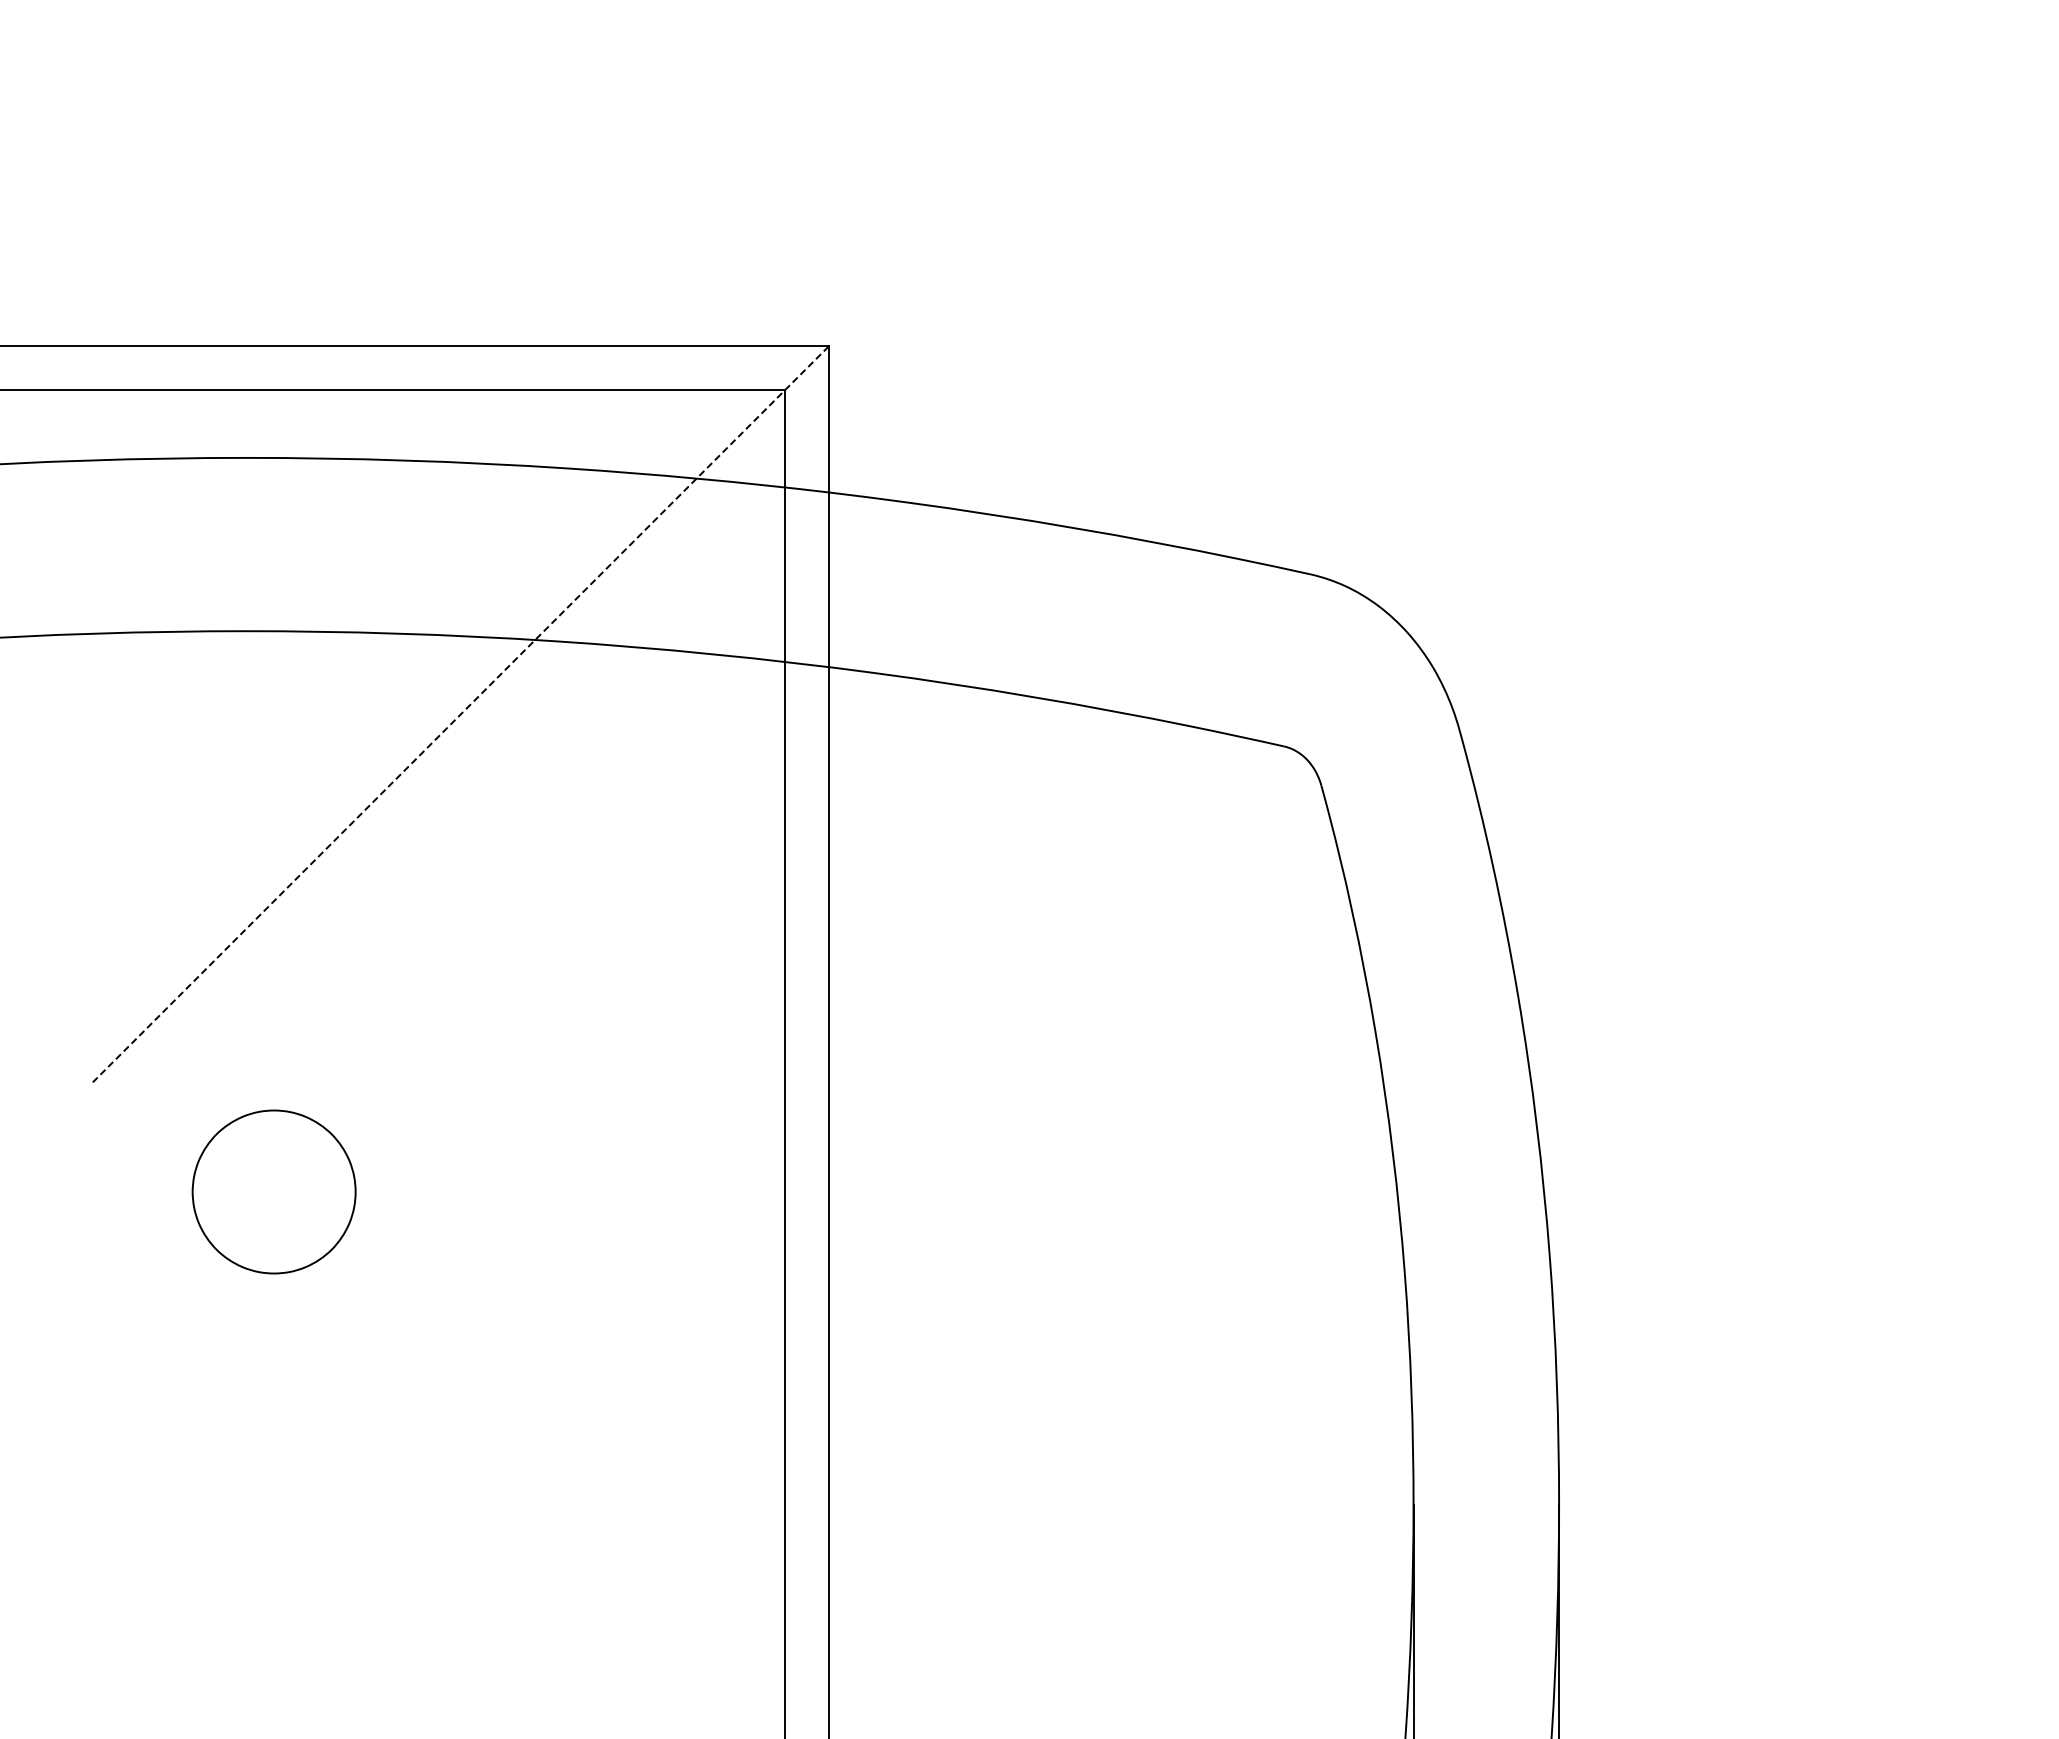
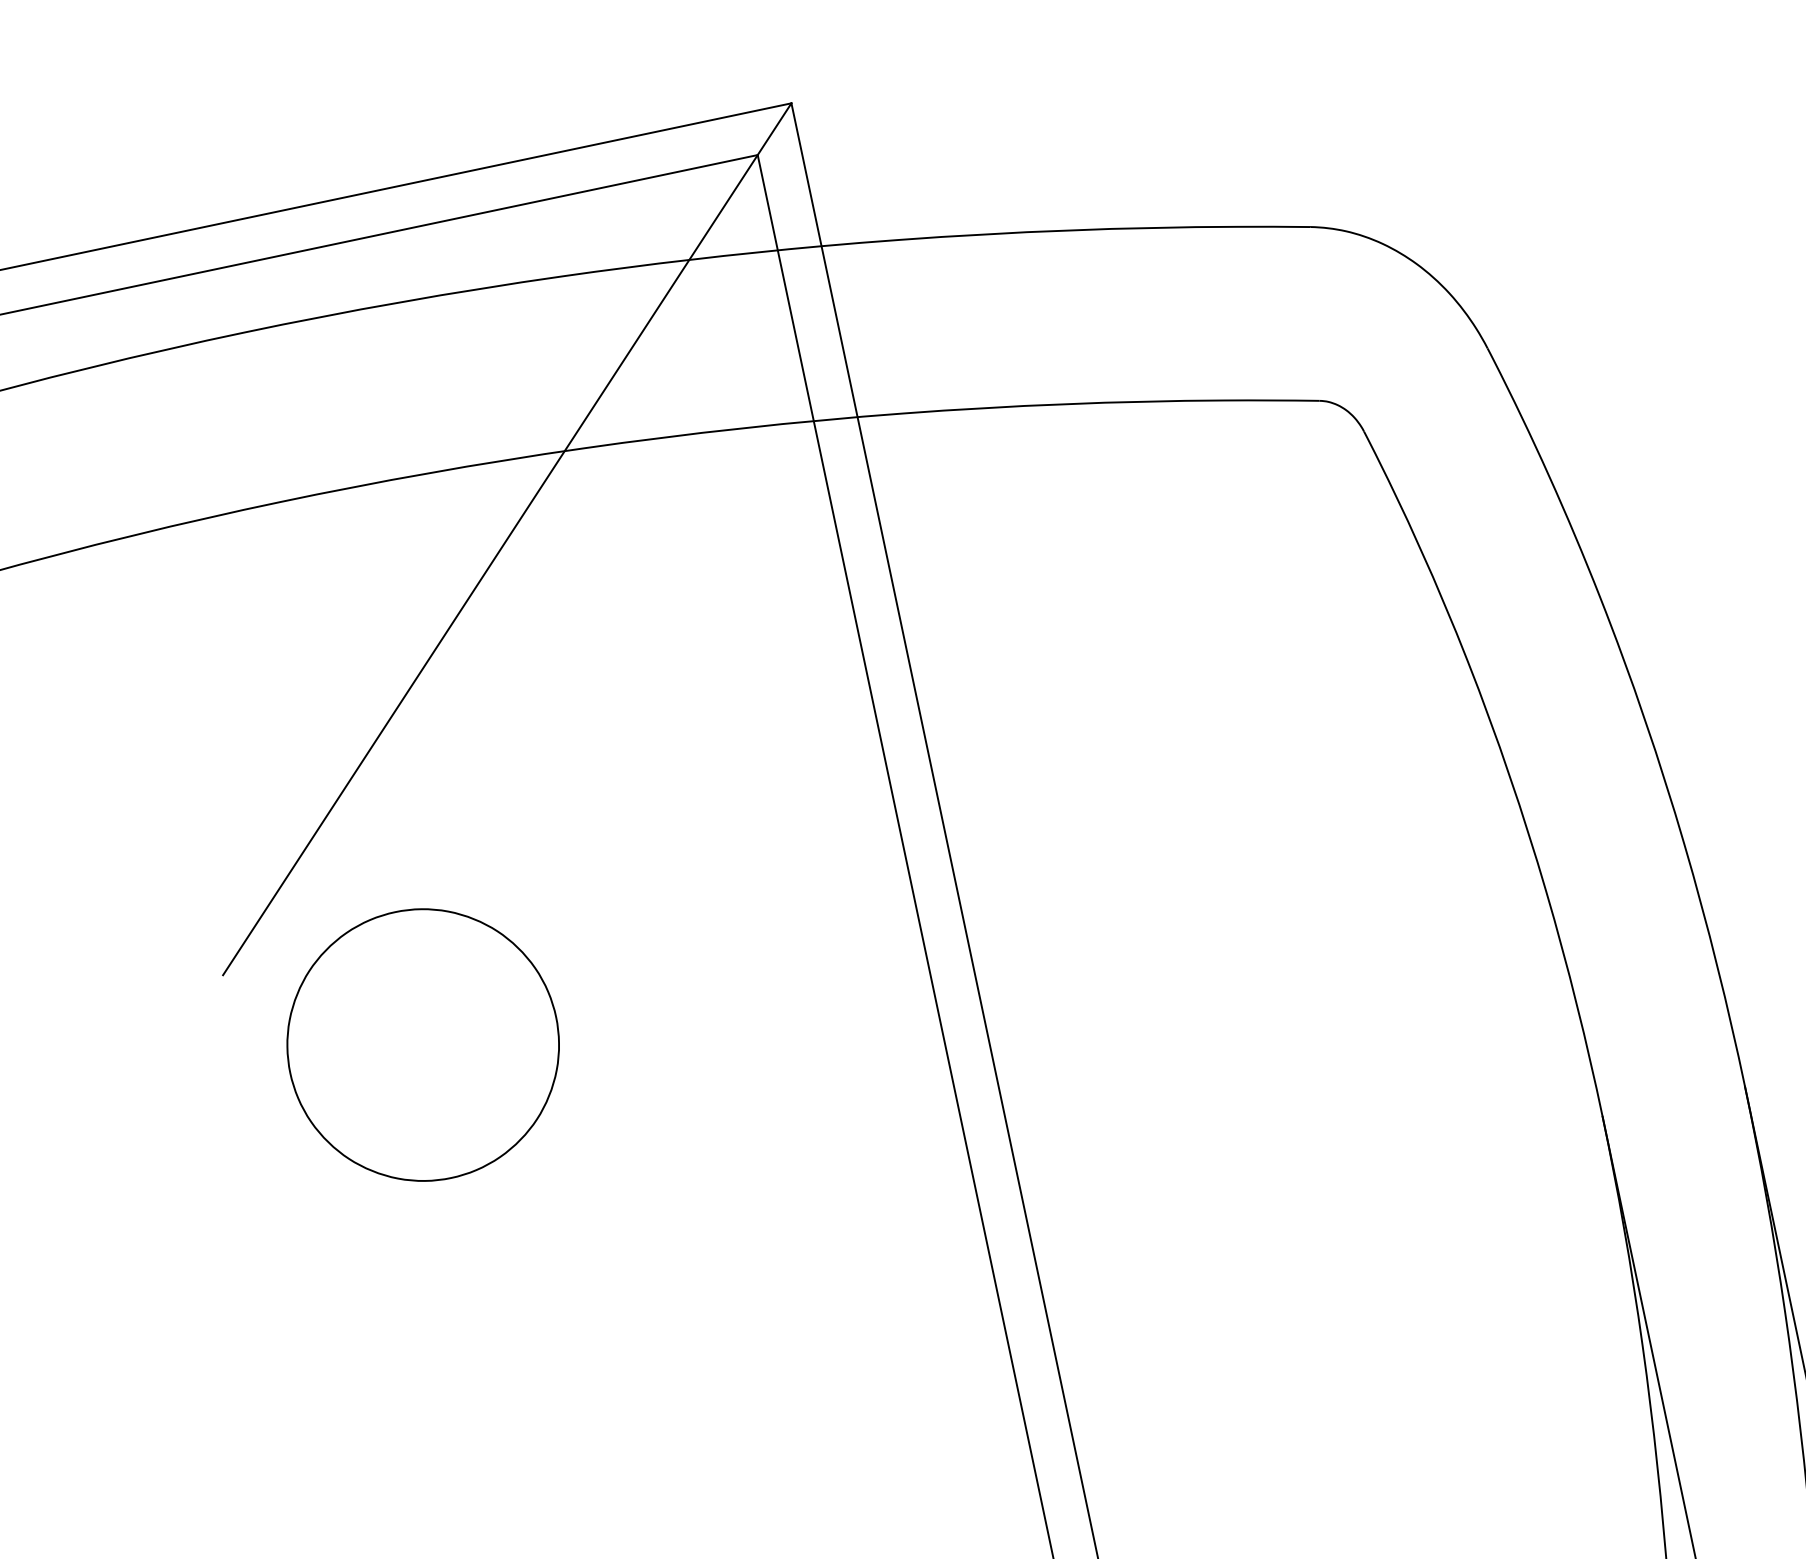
line: (460, 714) -> (506, 539), dashed -> solid
part: (273, 1191) -> (422, 1044), size x1.67

